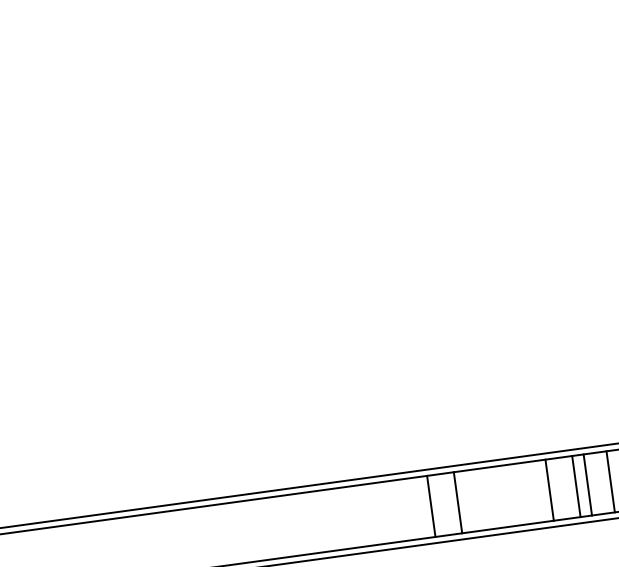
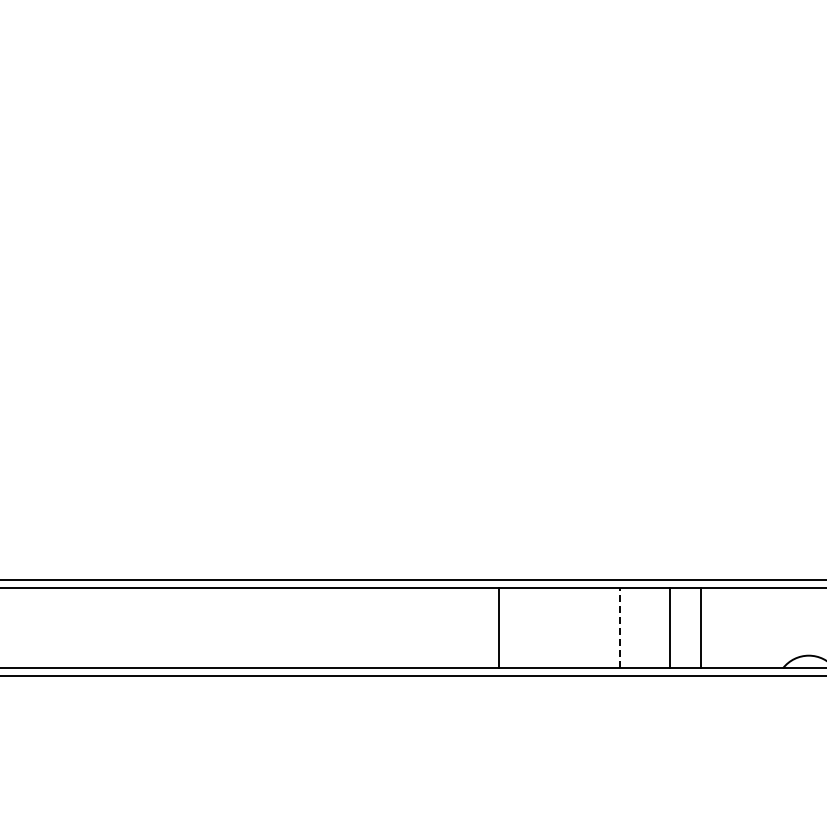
line: (576, 486) -> (655, 627), removed
line: (549, 489) -> (620, 627), solid -> dashed
line: (430, 506) -> (463, 627), removed

